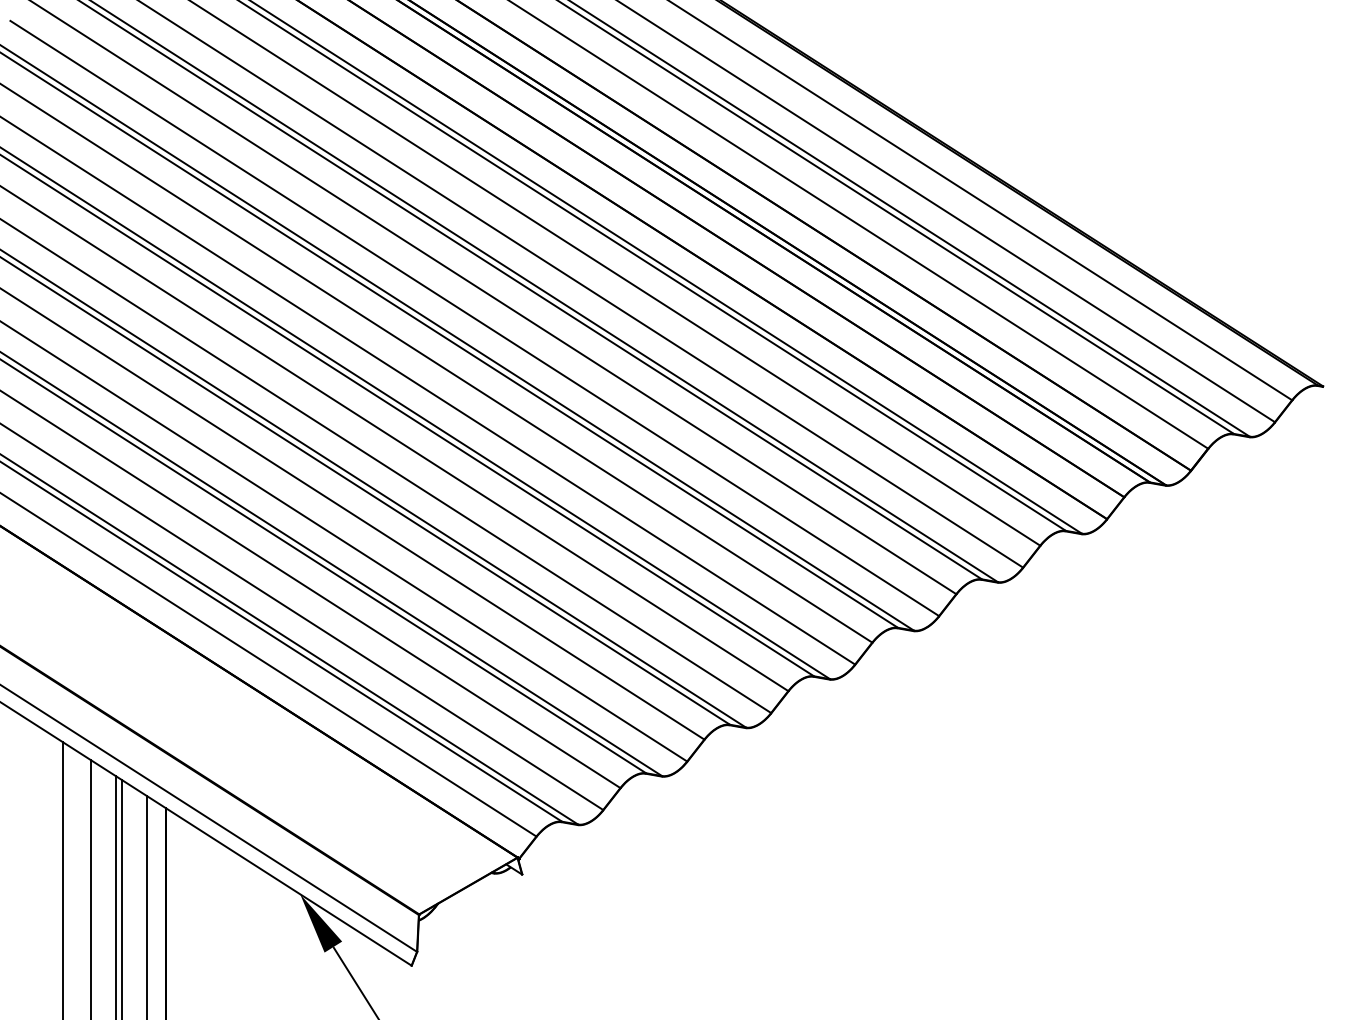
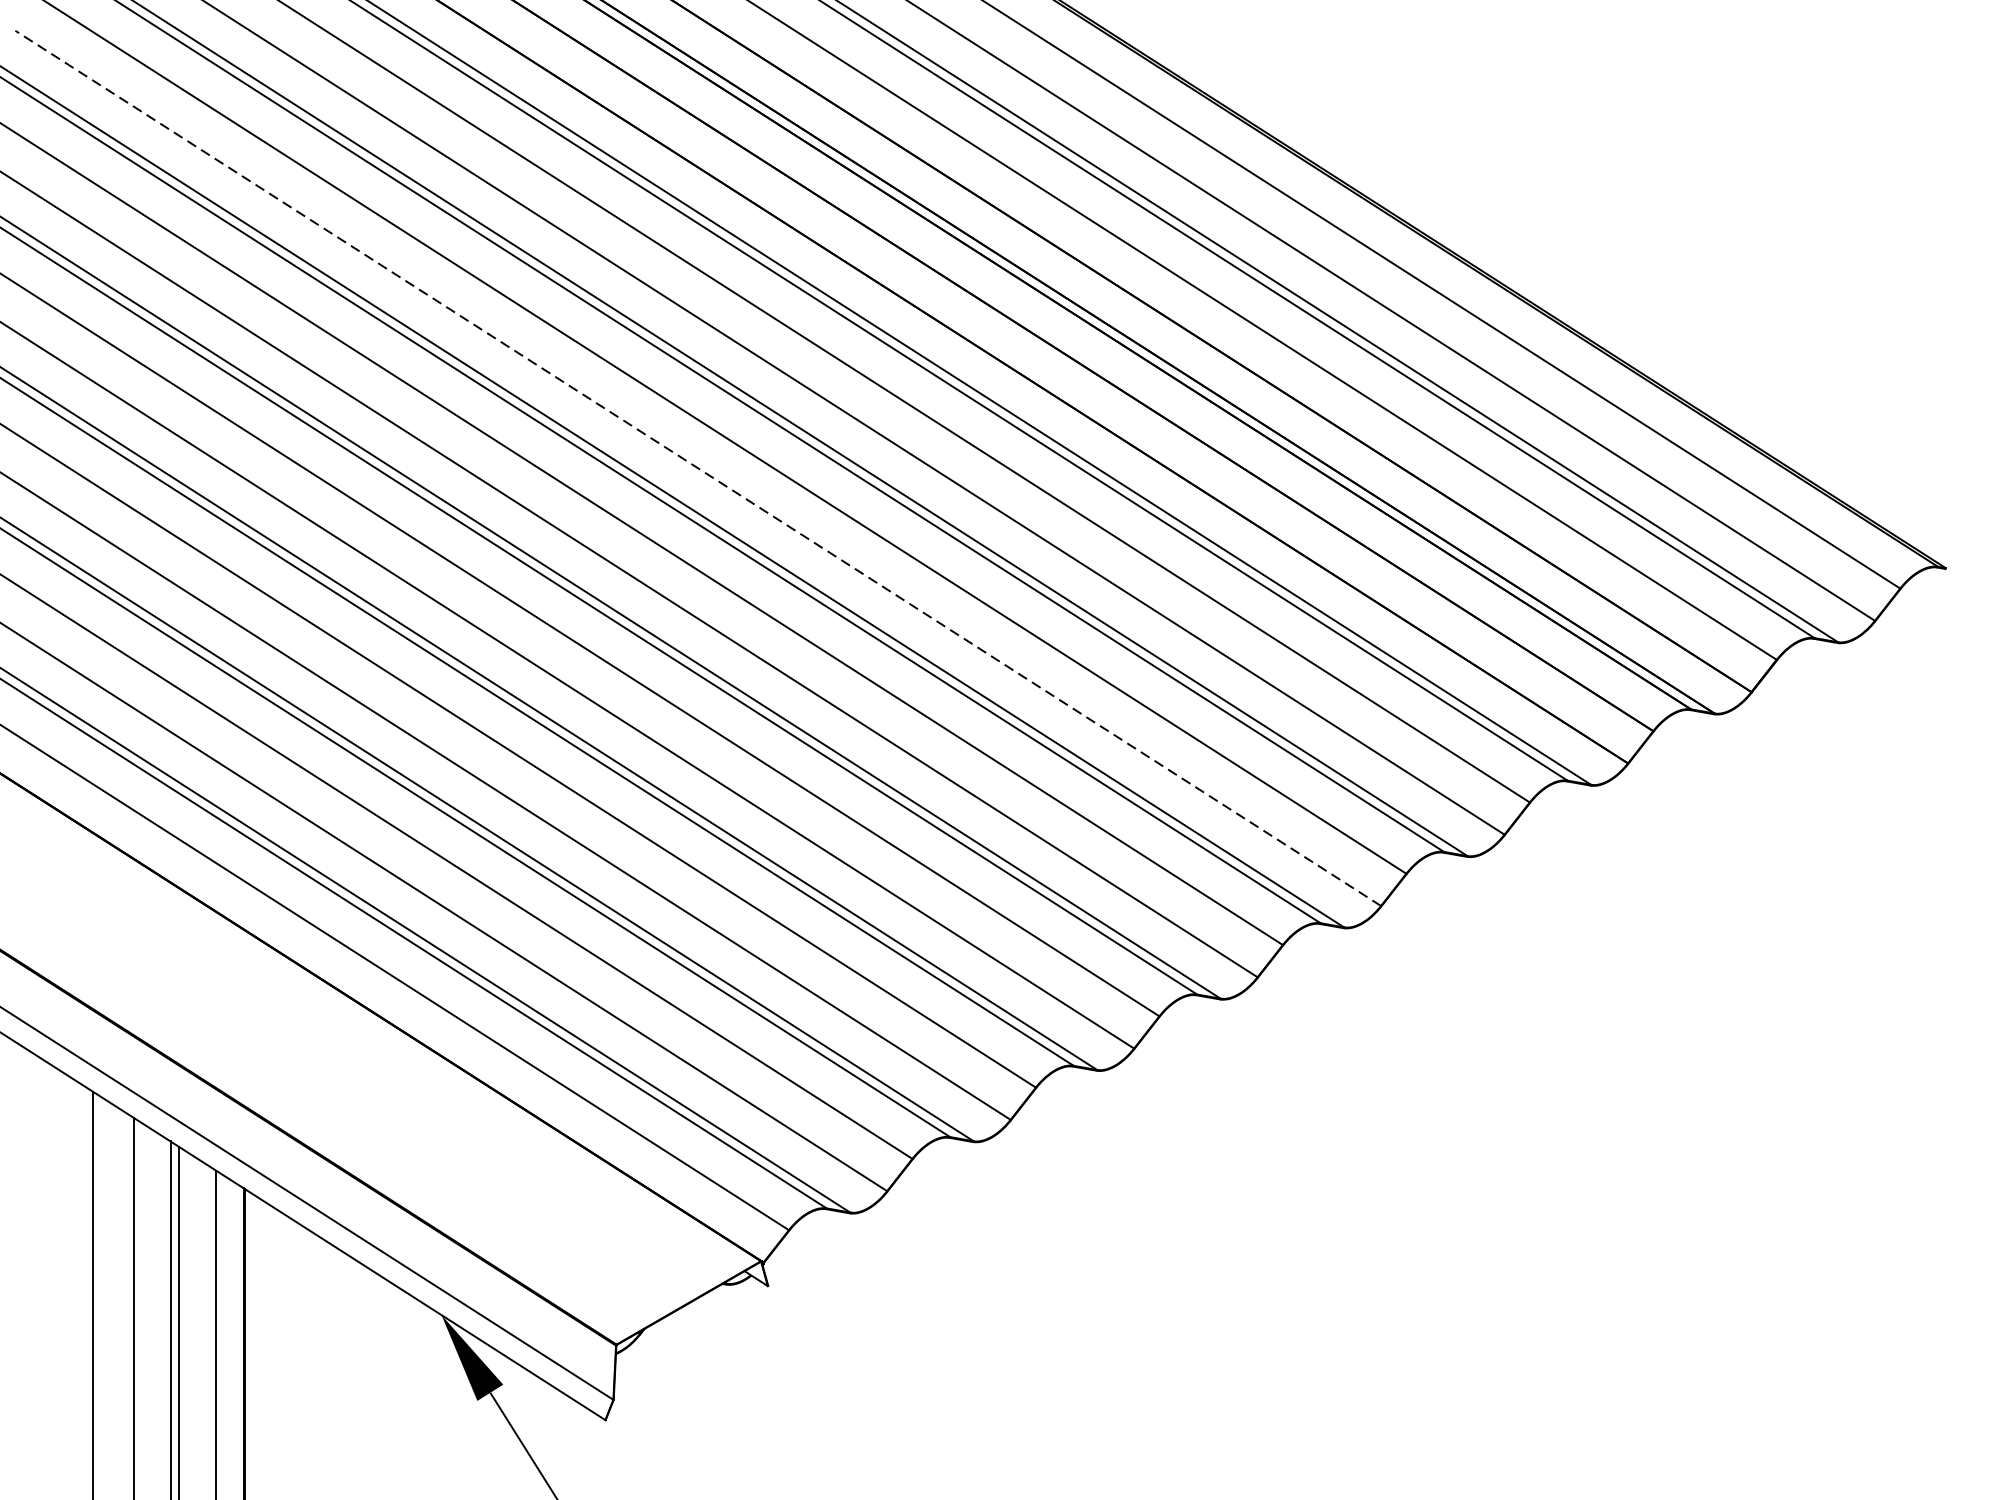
line: (474, 318) -> (697, 468), solid -> dashed

